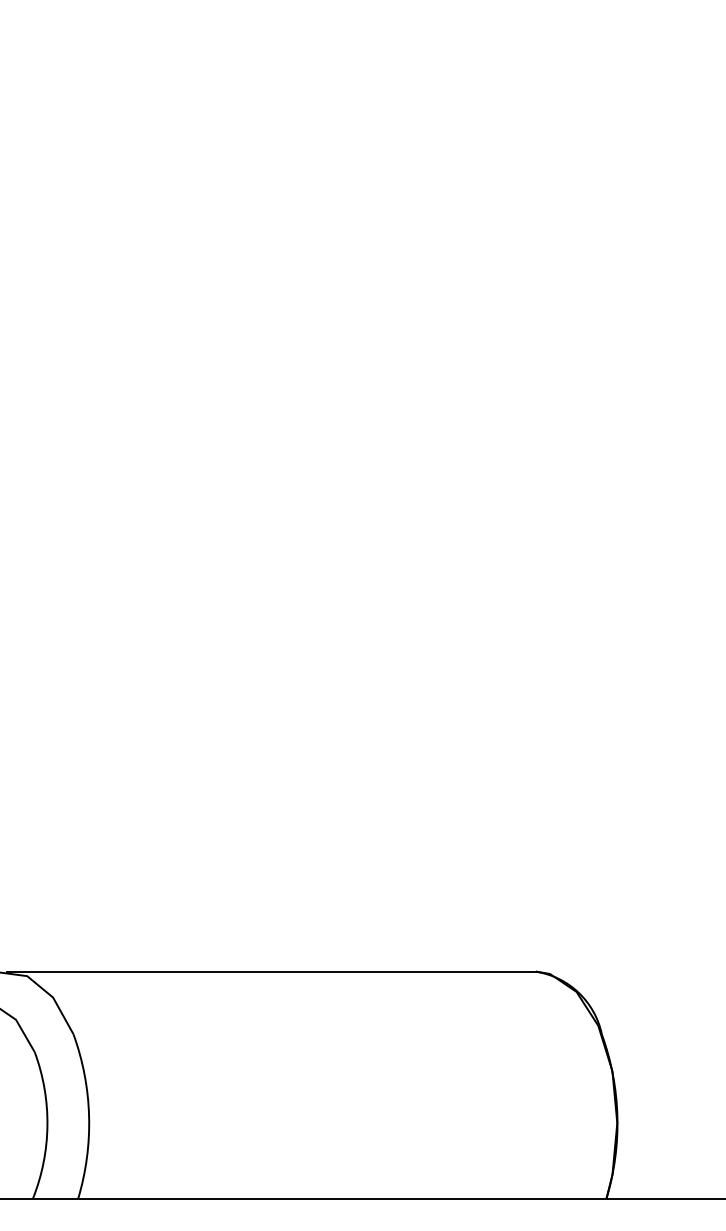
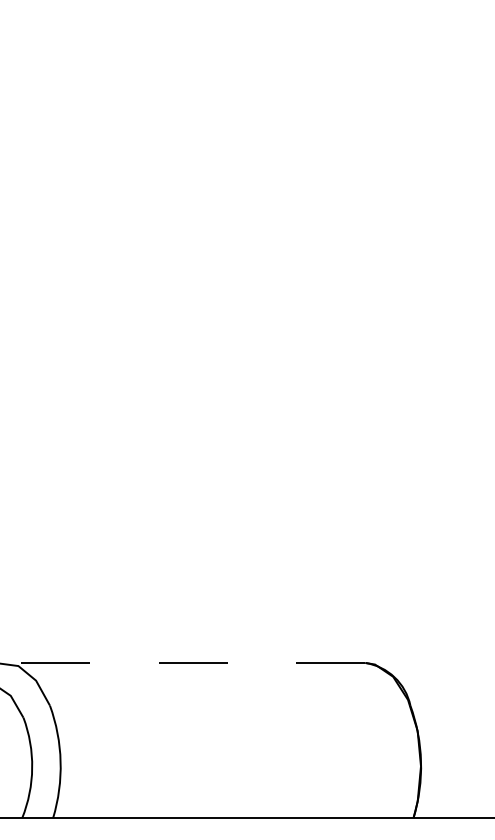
line: (270, 970) -> (184, 662), solid -> dashed

